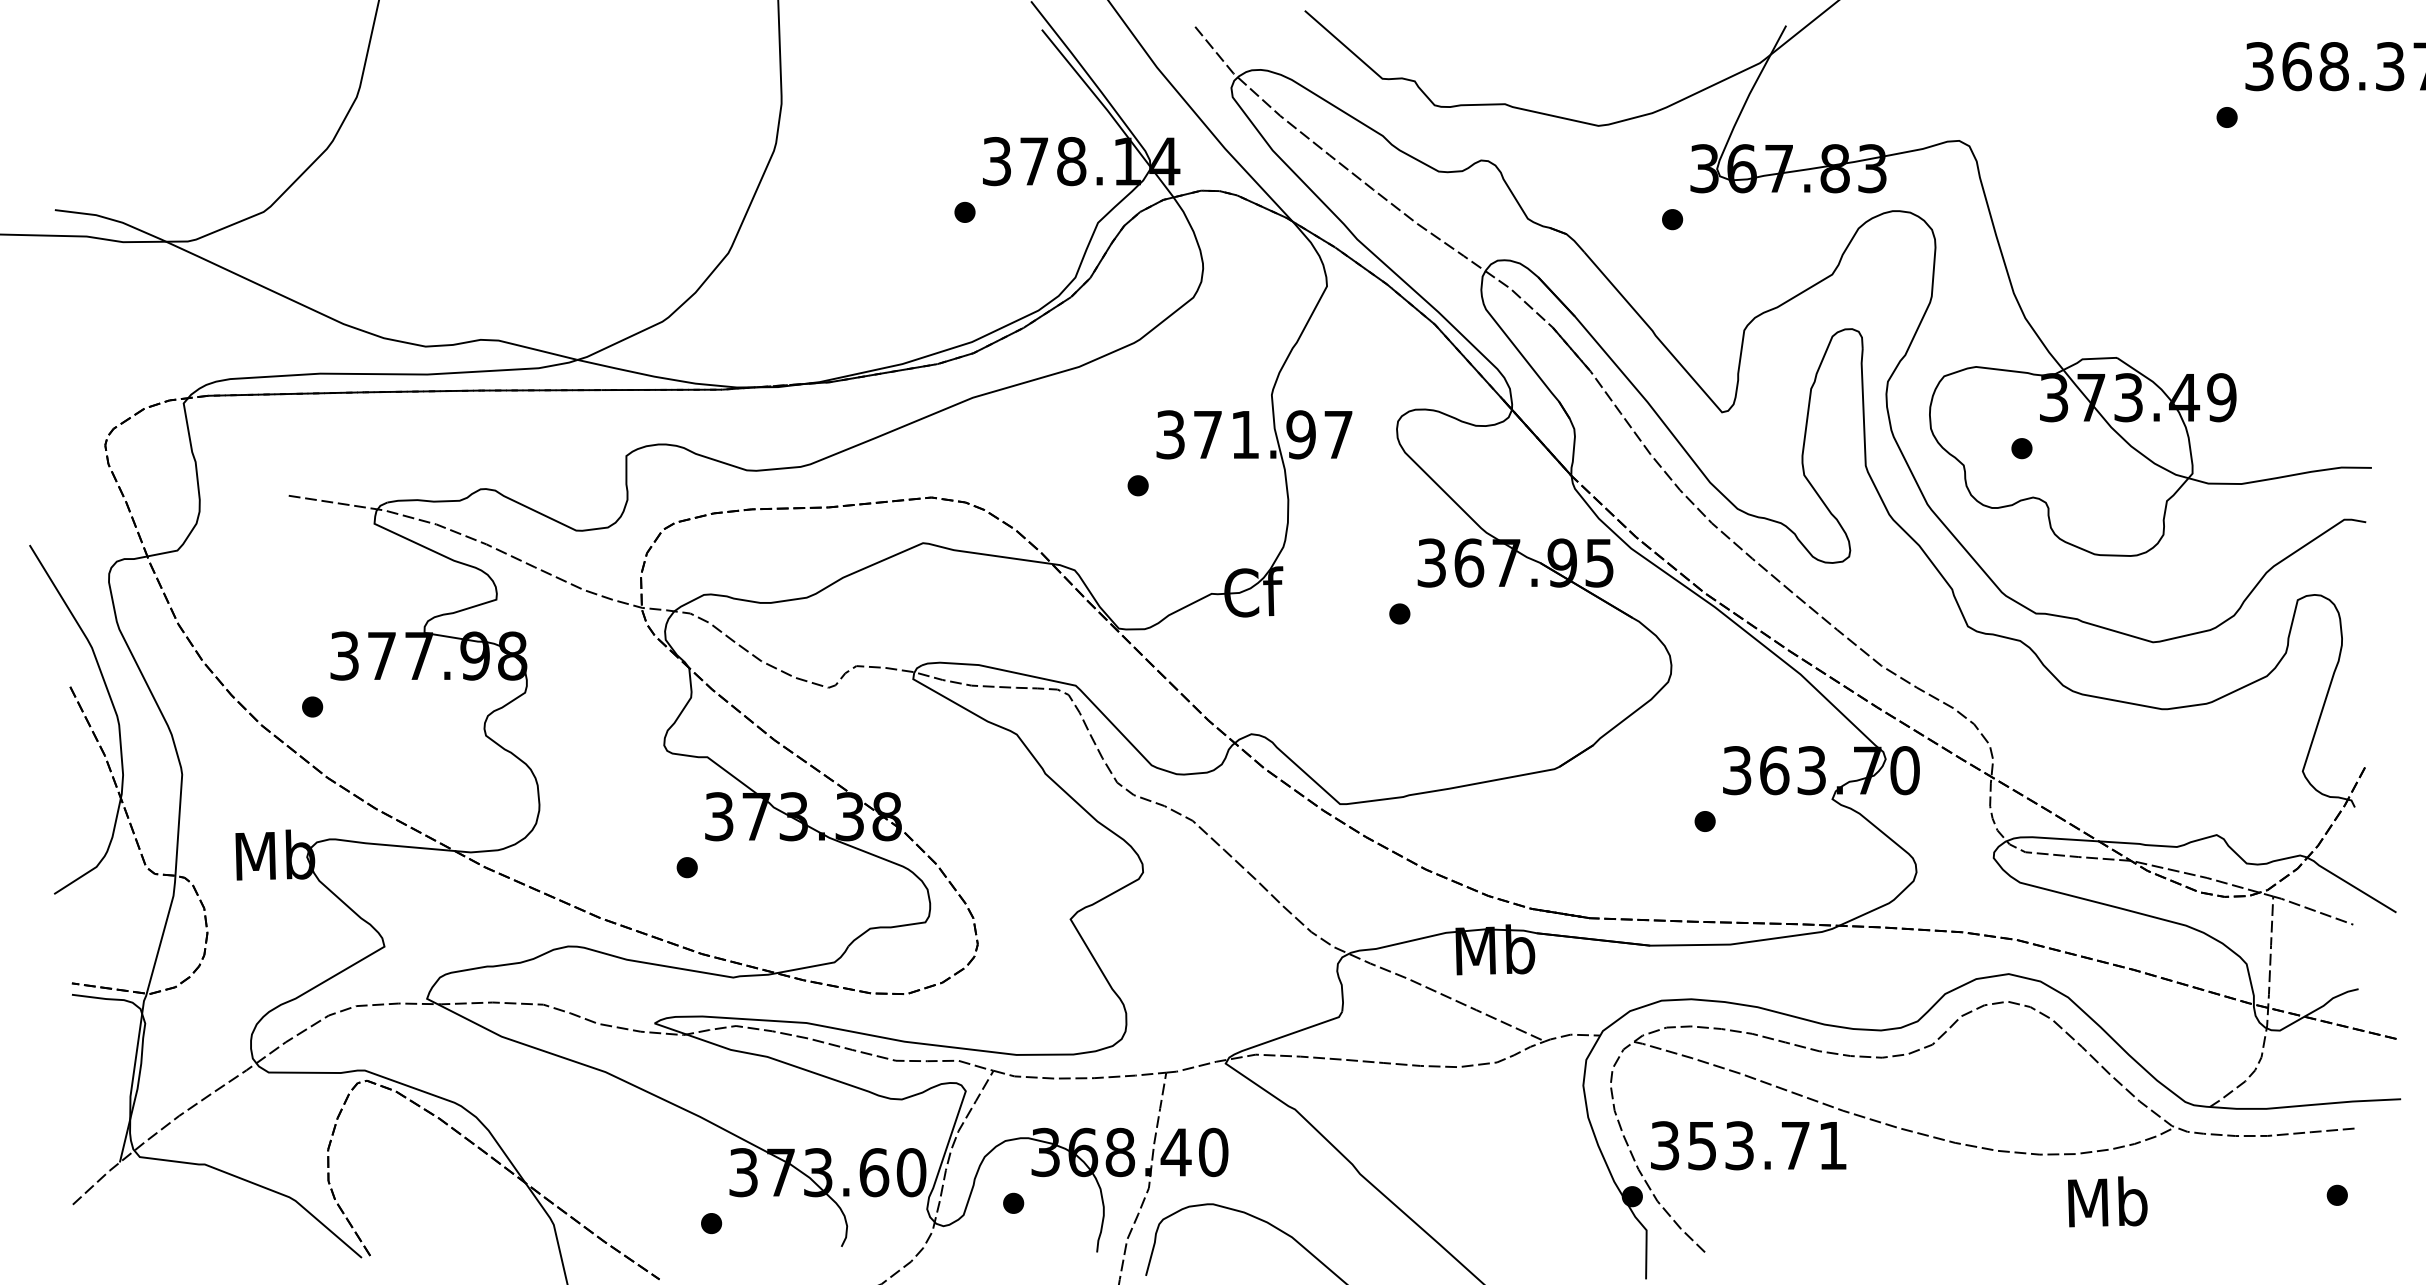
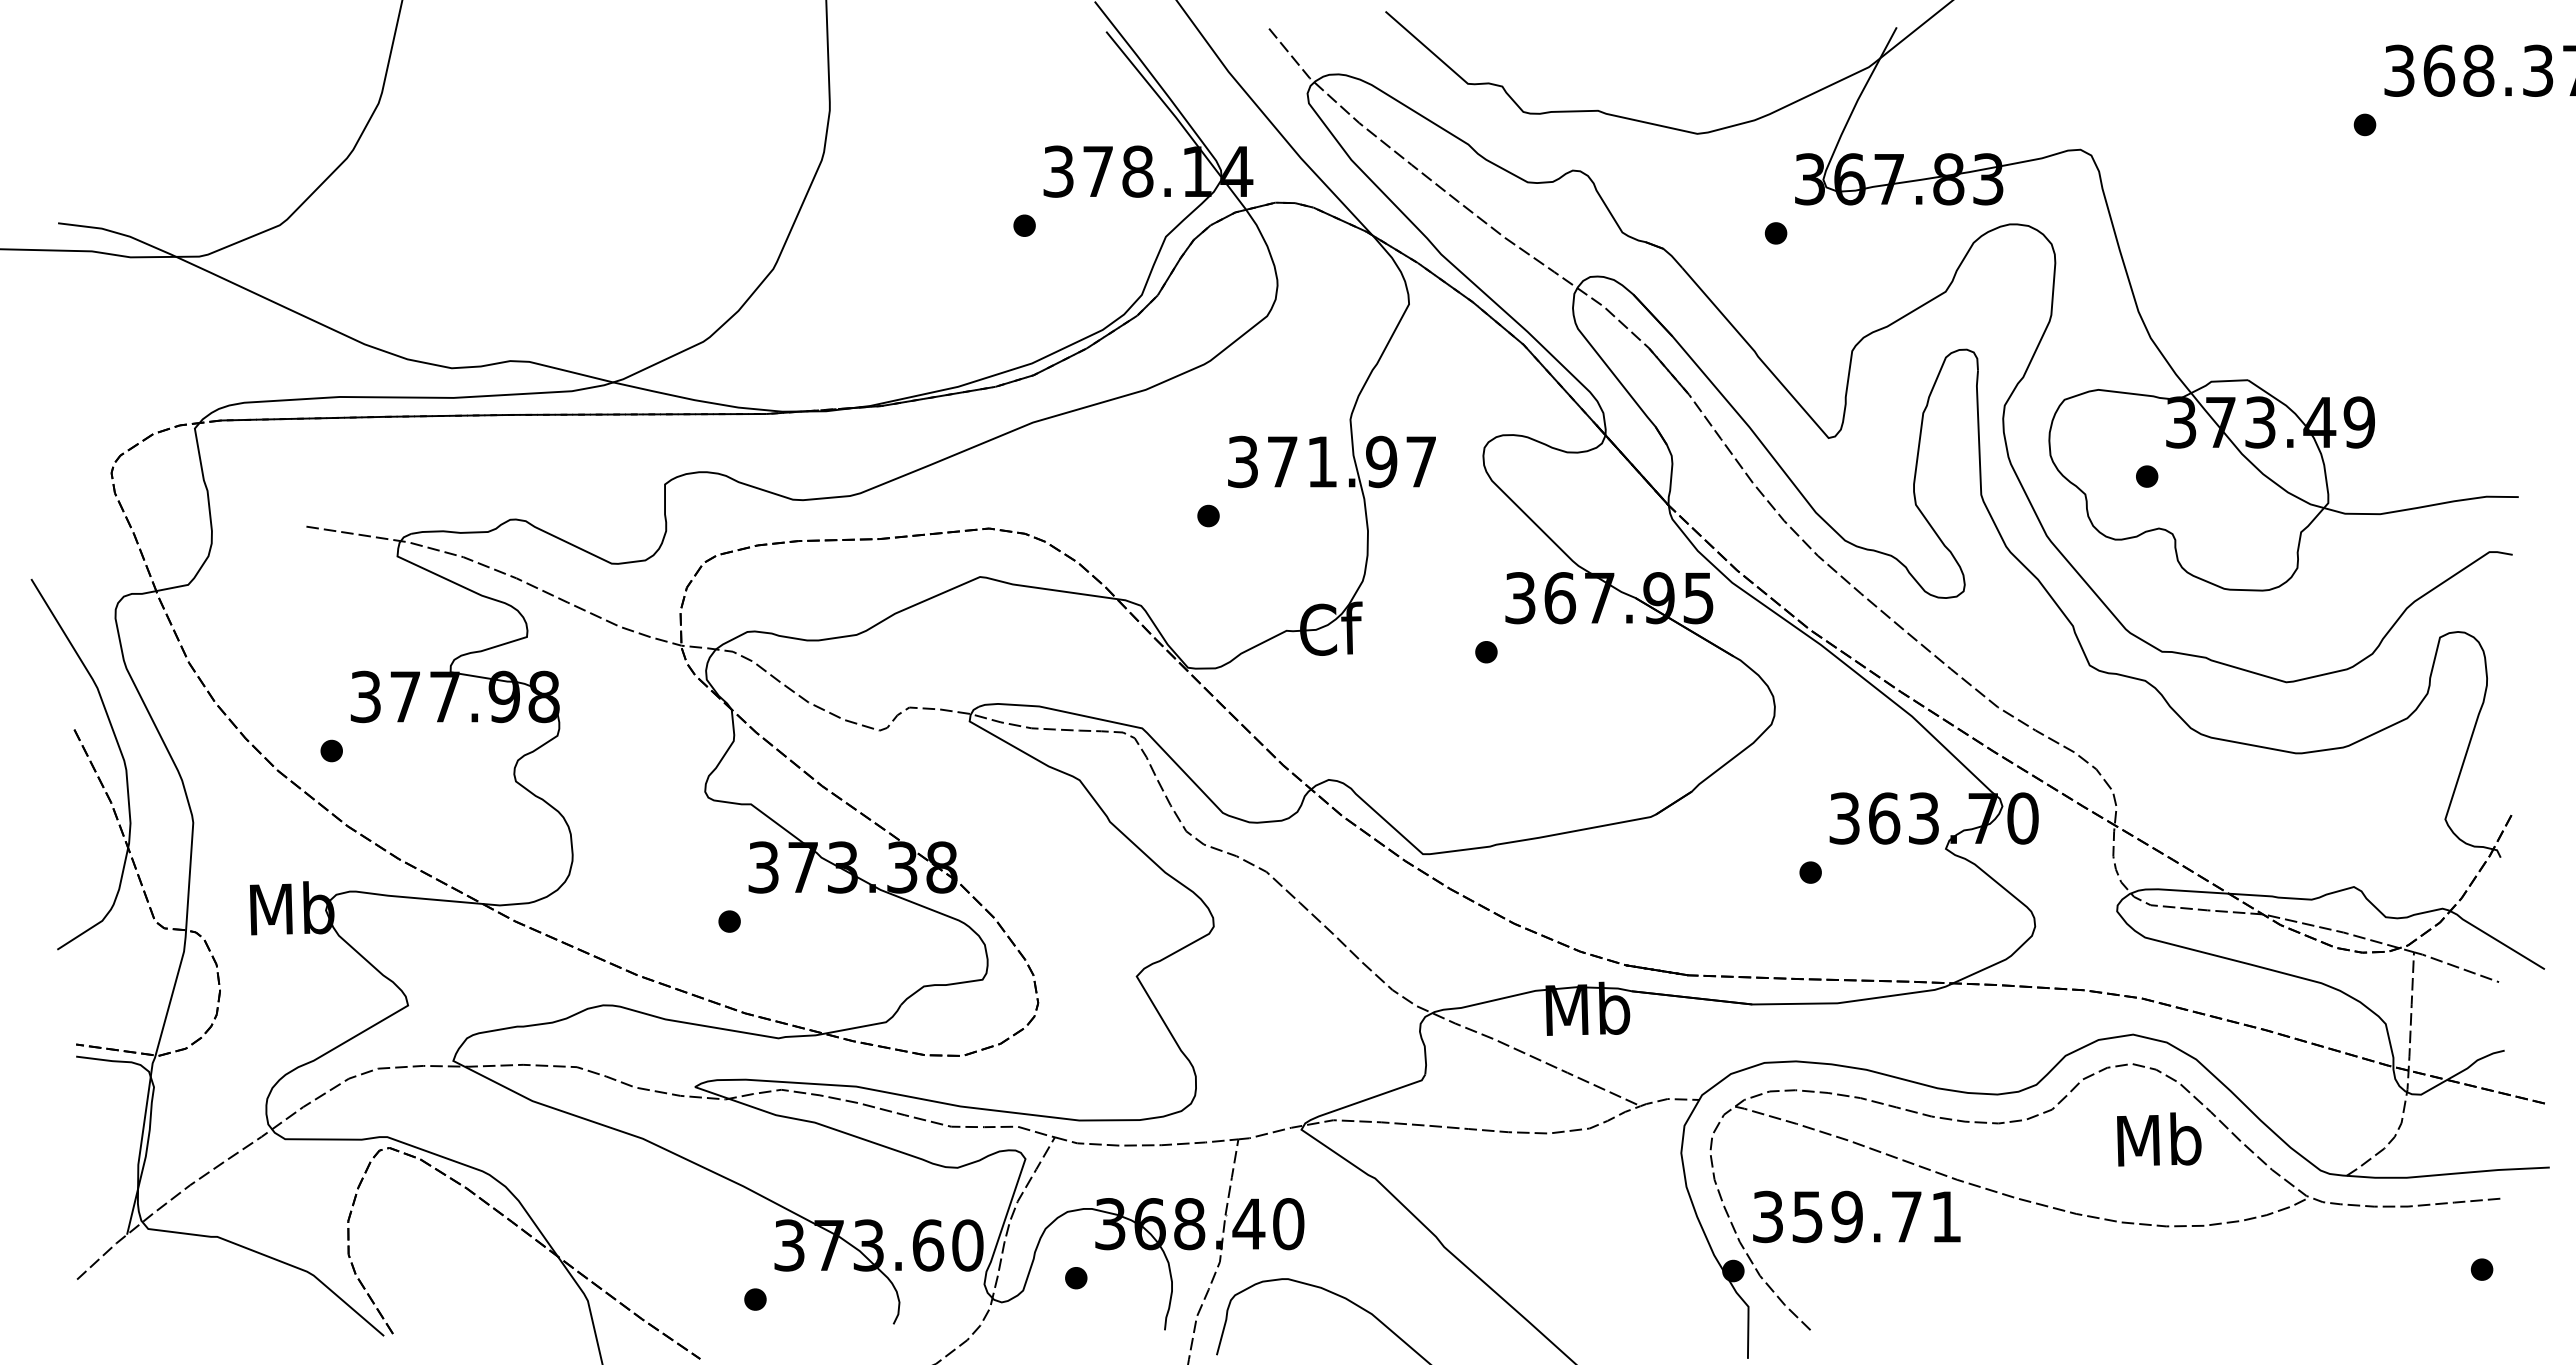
text: (1738, 1145) -> (1846, 1216), 353.71 -> 359.71
text: (2107, 1201) -> (2159, 1139), moved

